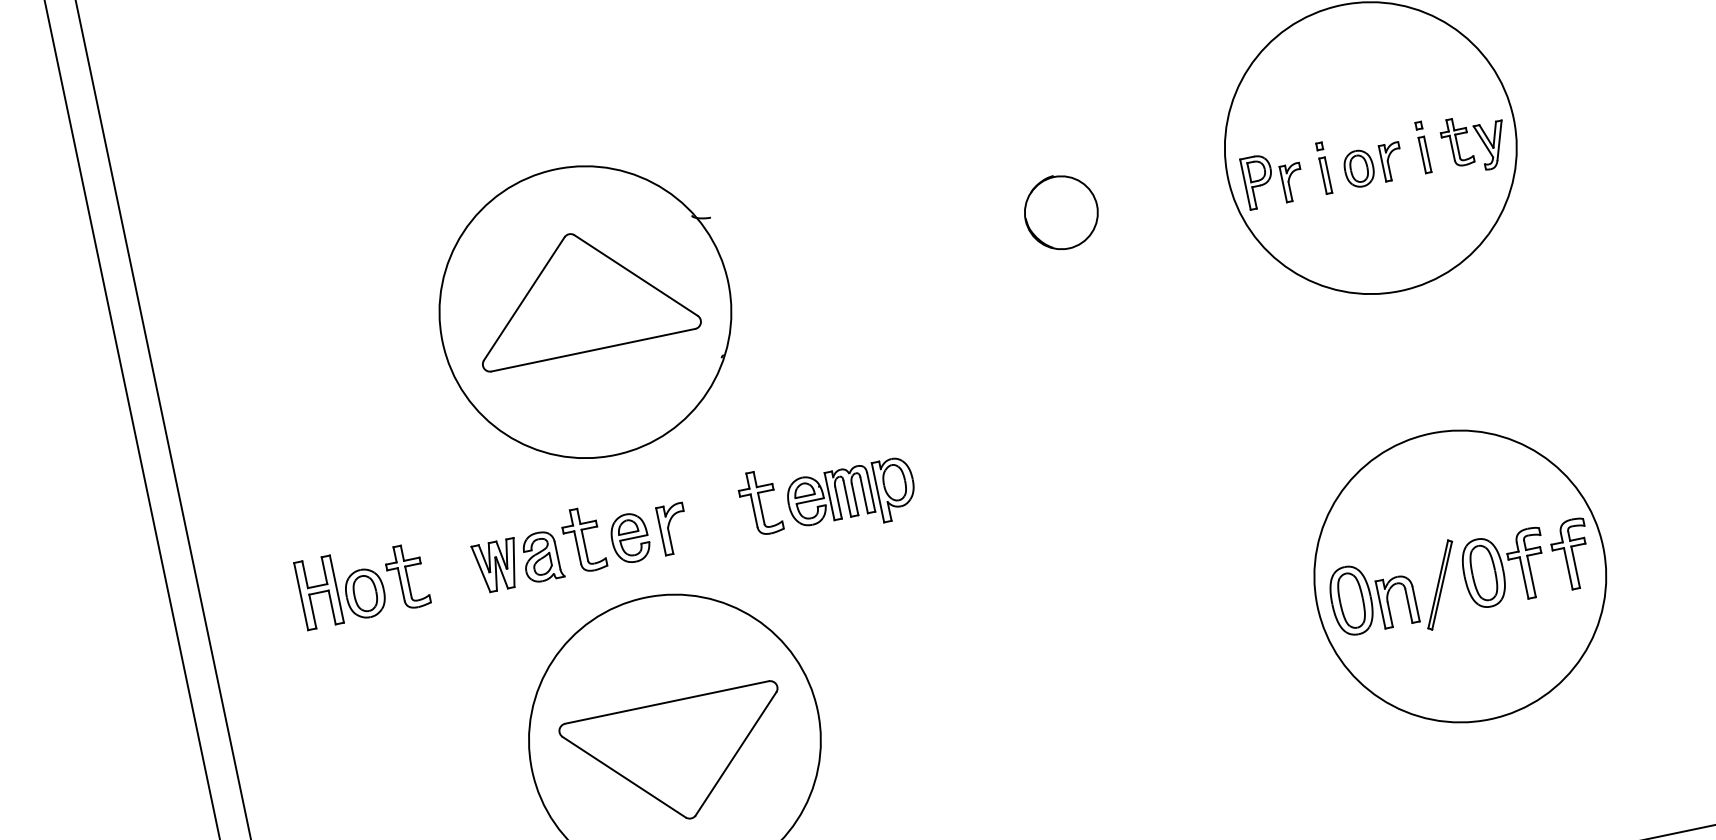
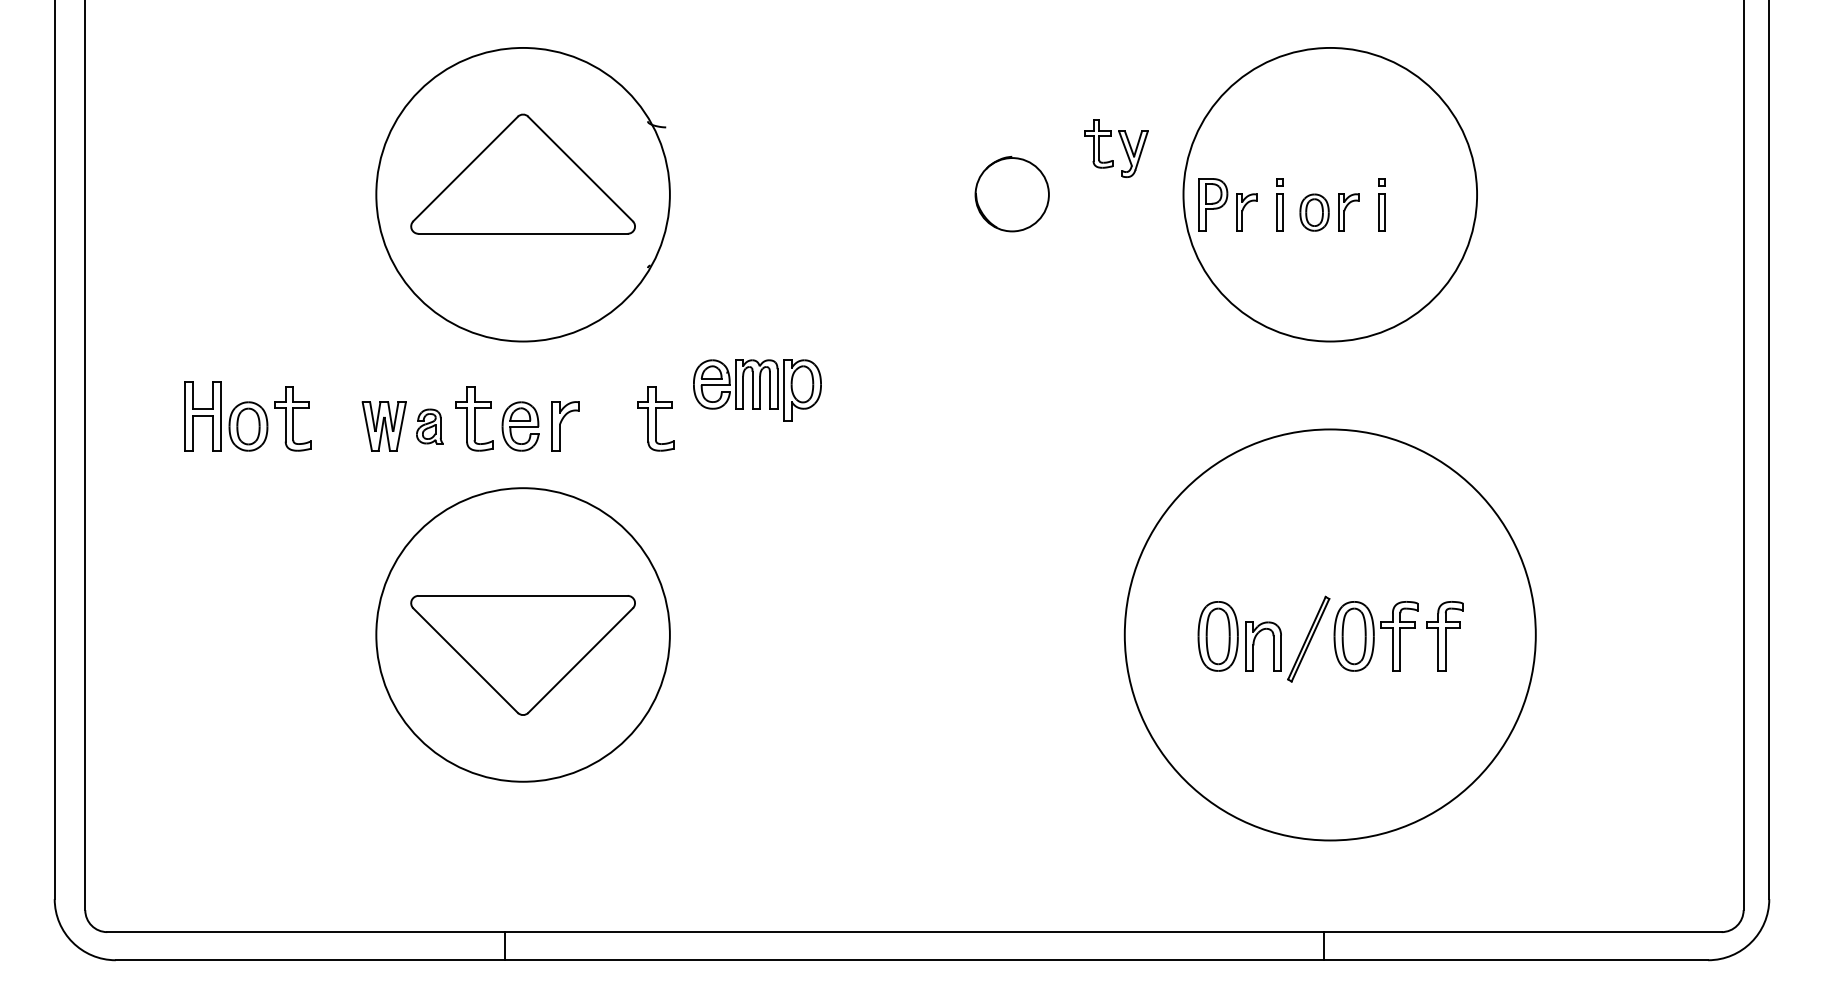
part: (1481, 140) -> (1123, 146), moved
part: (852, 497) -> (757, 390), moved
part: (541, 556) -> (429, 426), size x0.7
circle: (1460, 575) -> (1330, 634), size x1.4

